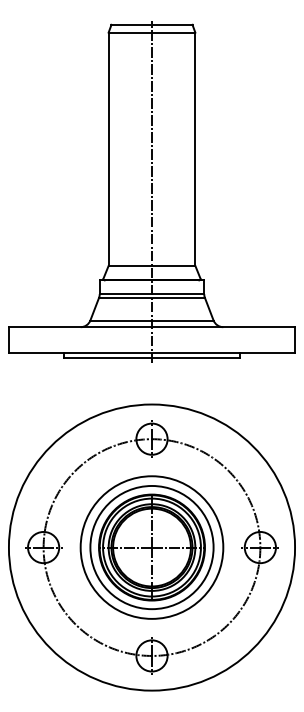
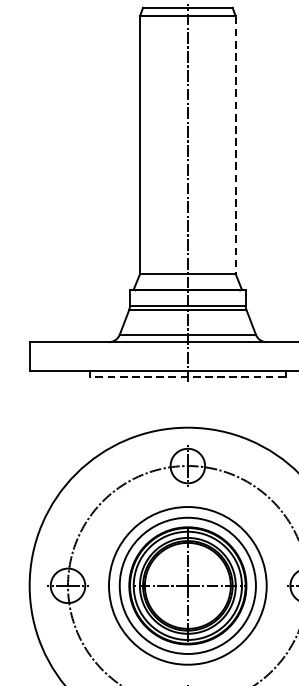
line: (195, 149) -> (235, 145), solid -> dashed
line: (151, 358) -> (187, 376), solid -> dashed

